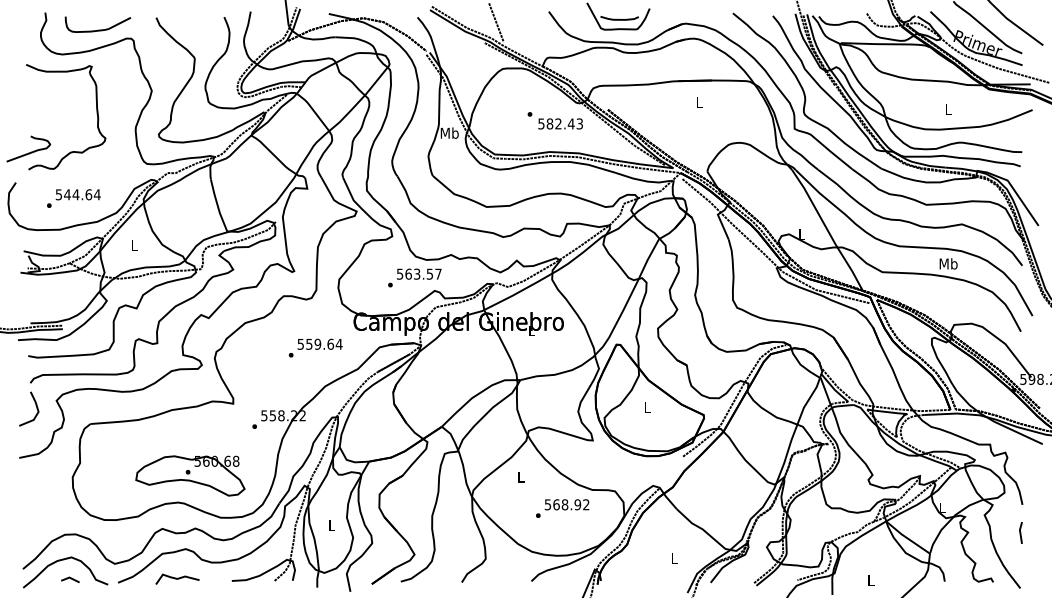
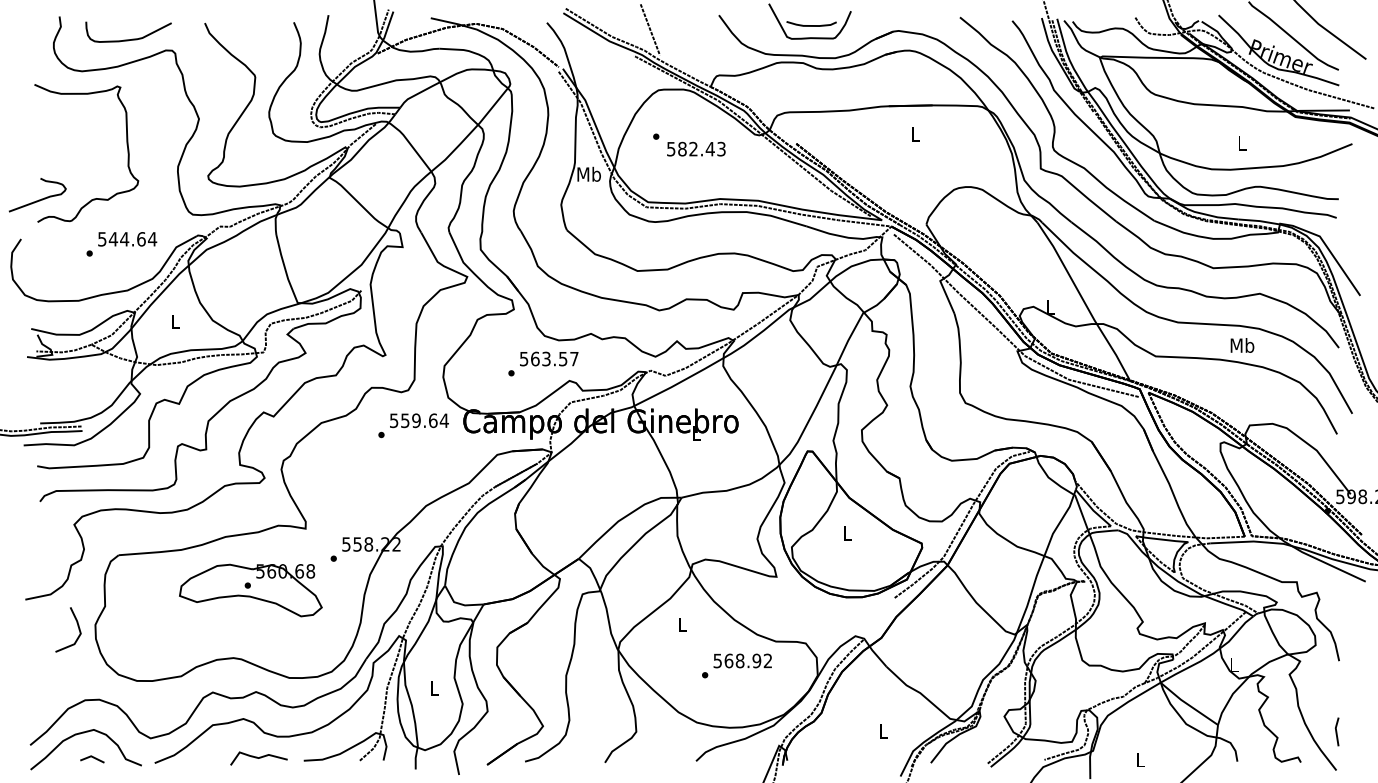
text: (554, 120) -> (688, 144), moved
text: (73, 198) -> (121, 244), moved
text: (315, 347) -> (413, 424), moved
line: (35, 405) -> (76, 625), moved
part: (190, 475) -> (250, 589), moved
line: (1020, 532) -> (1336, 731), moved
curve: (177, 578) -> (258, 757), moved

